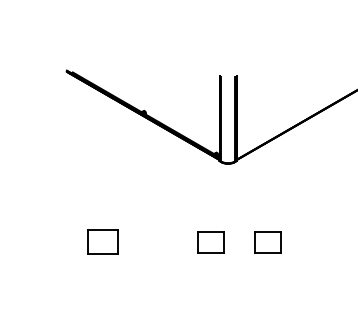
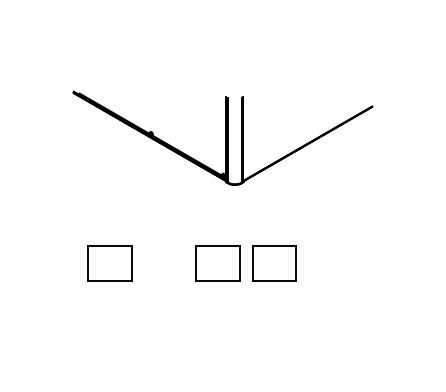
part: (102, 242) -> (109, 263), size x1.43
part: (210, 242) -> (217, 263), size x1.67
part: (267, 242) -> (274, 263), size x1.67

